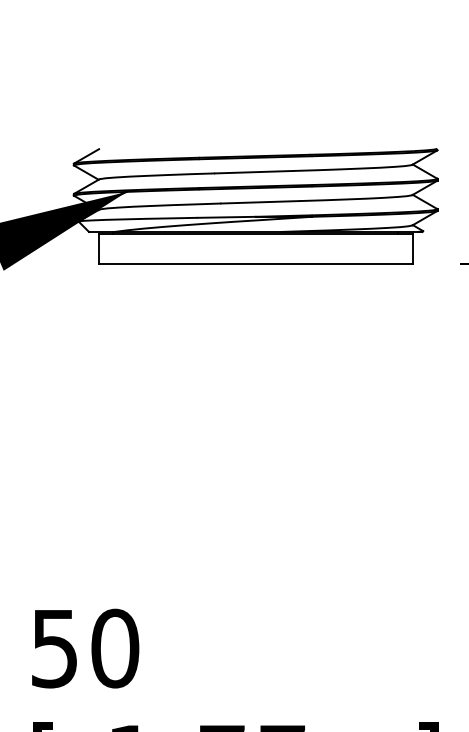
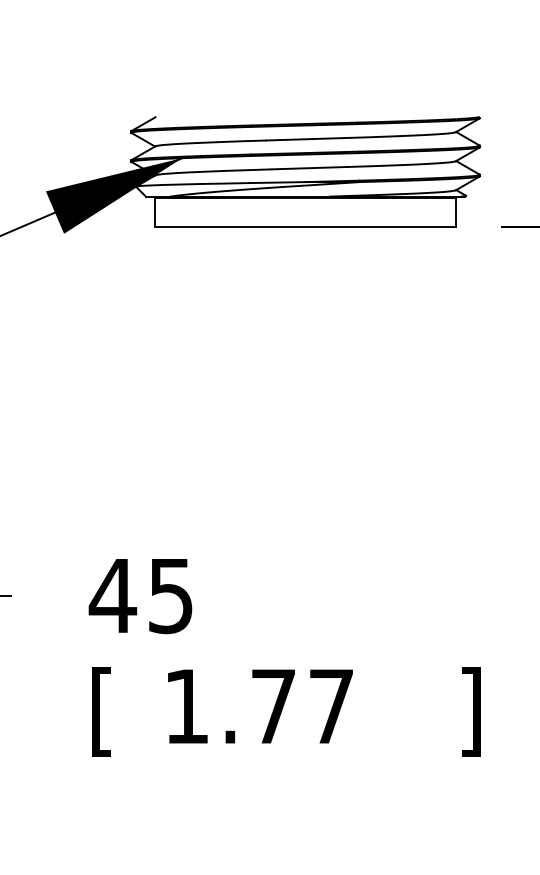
text: (83, 648) -> (140, 595), 50 -> 45

